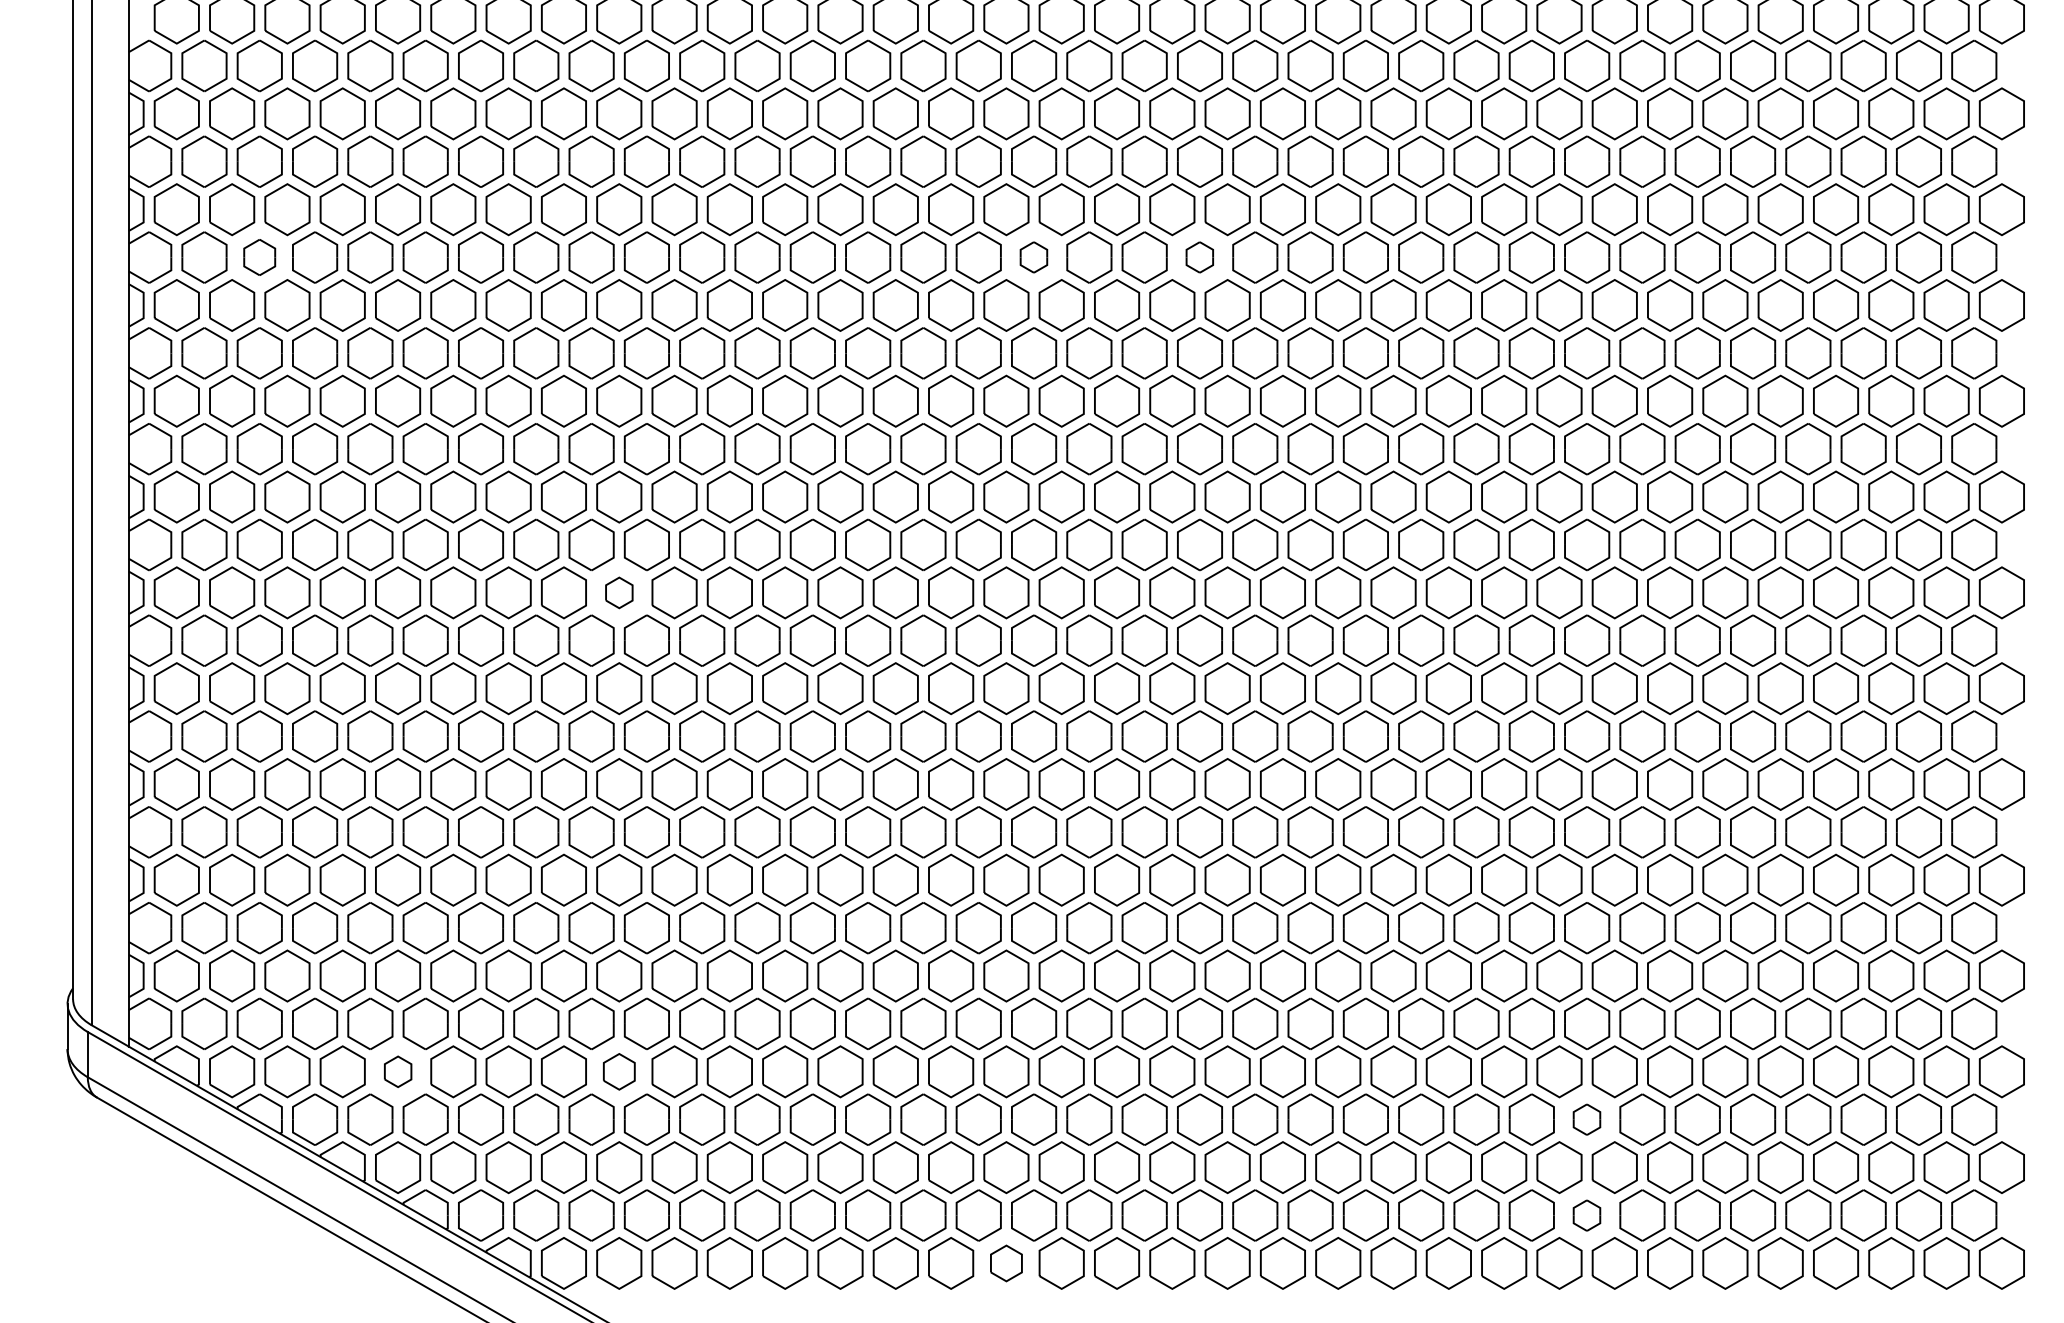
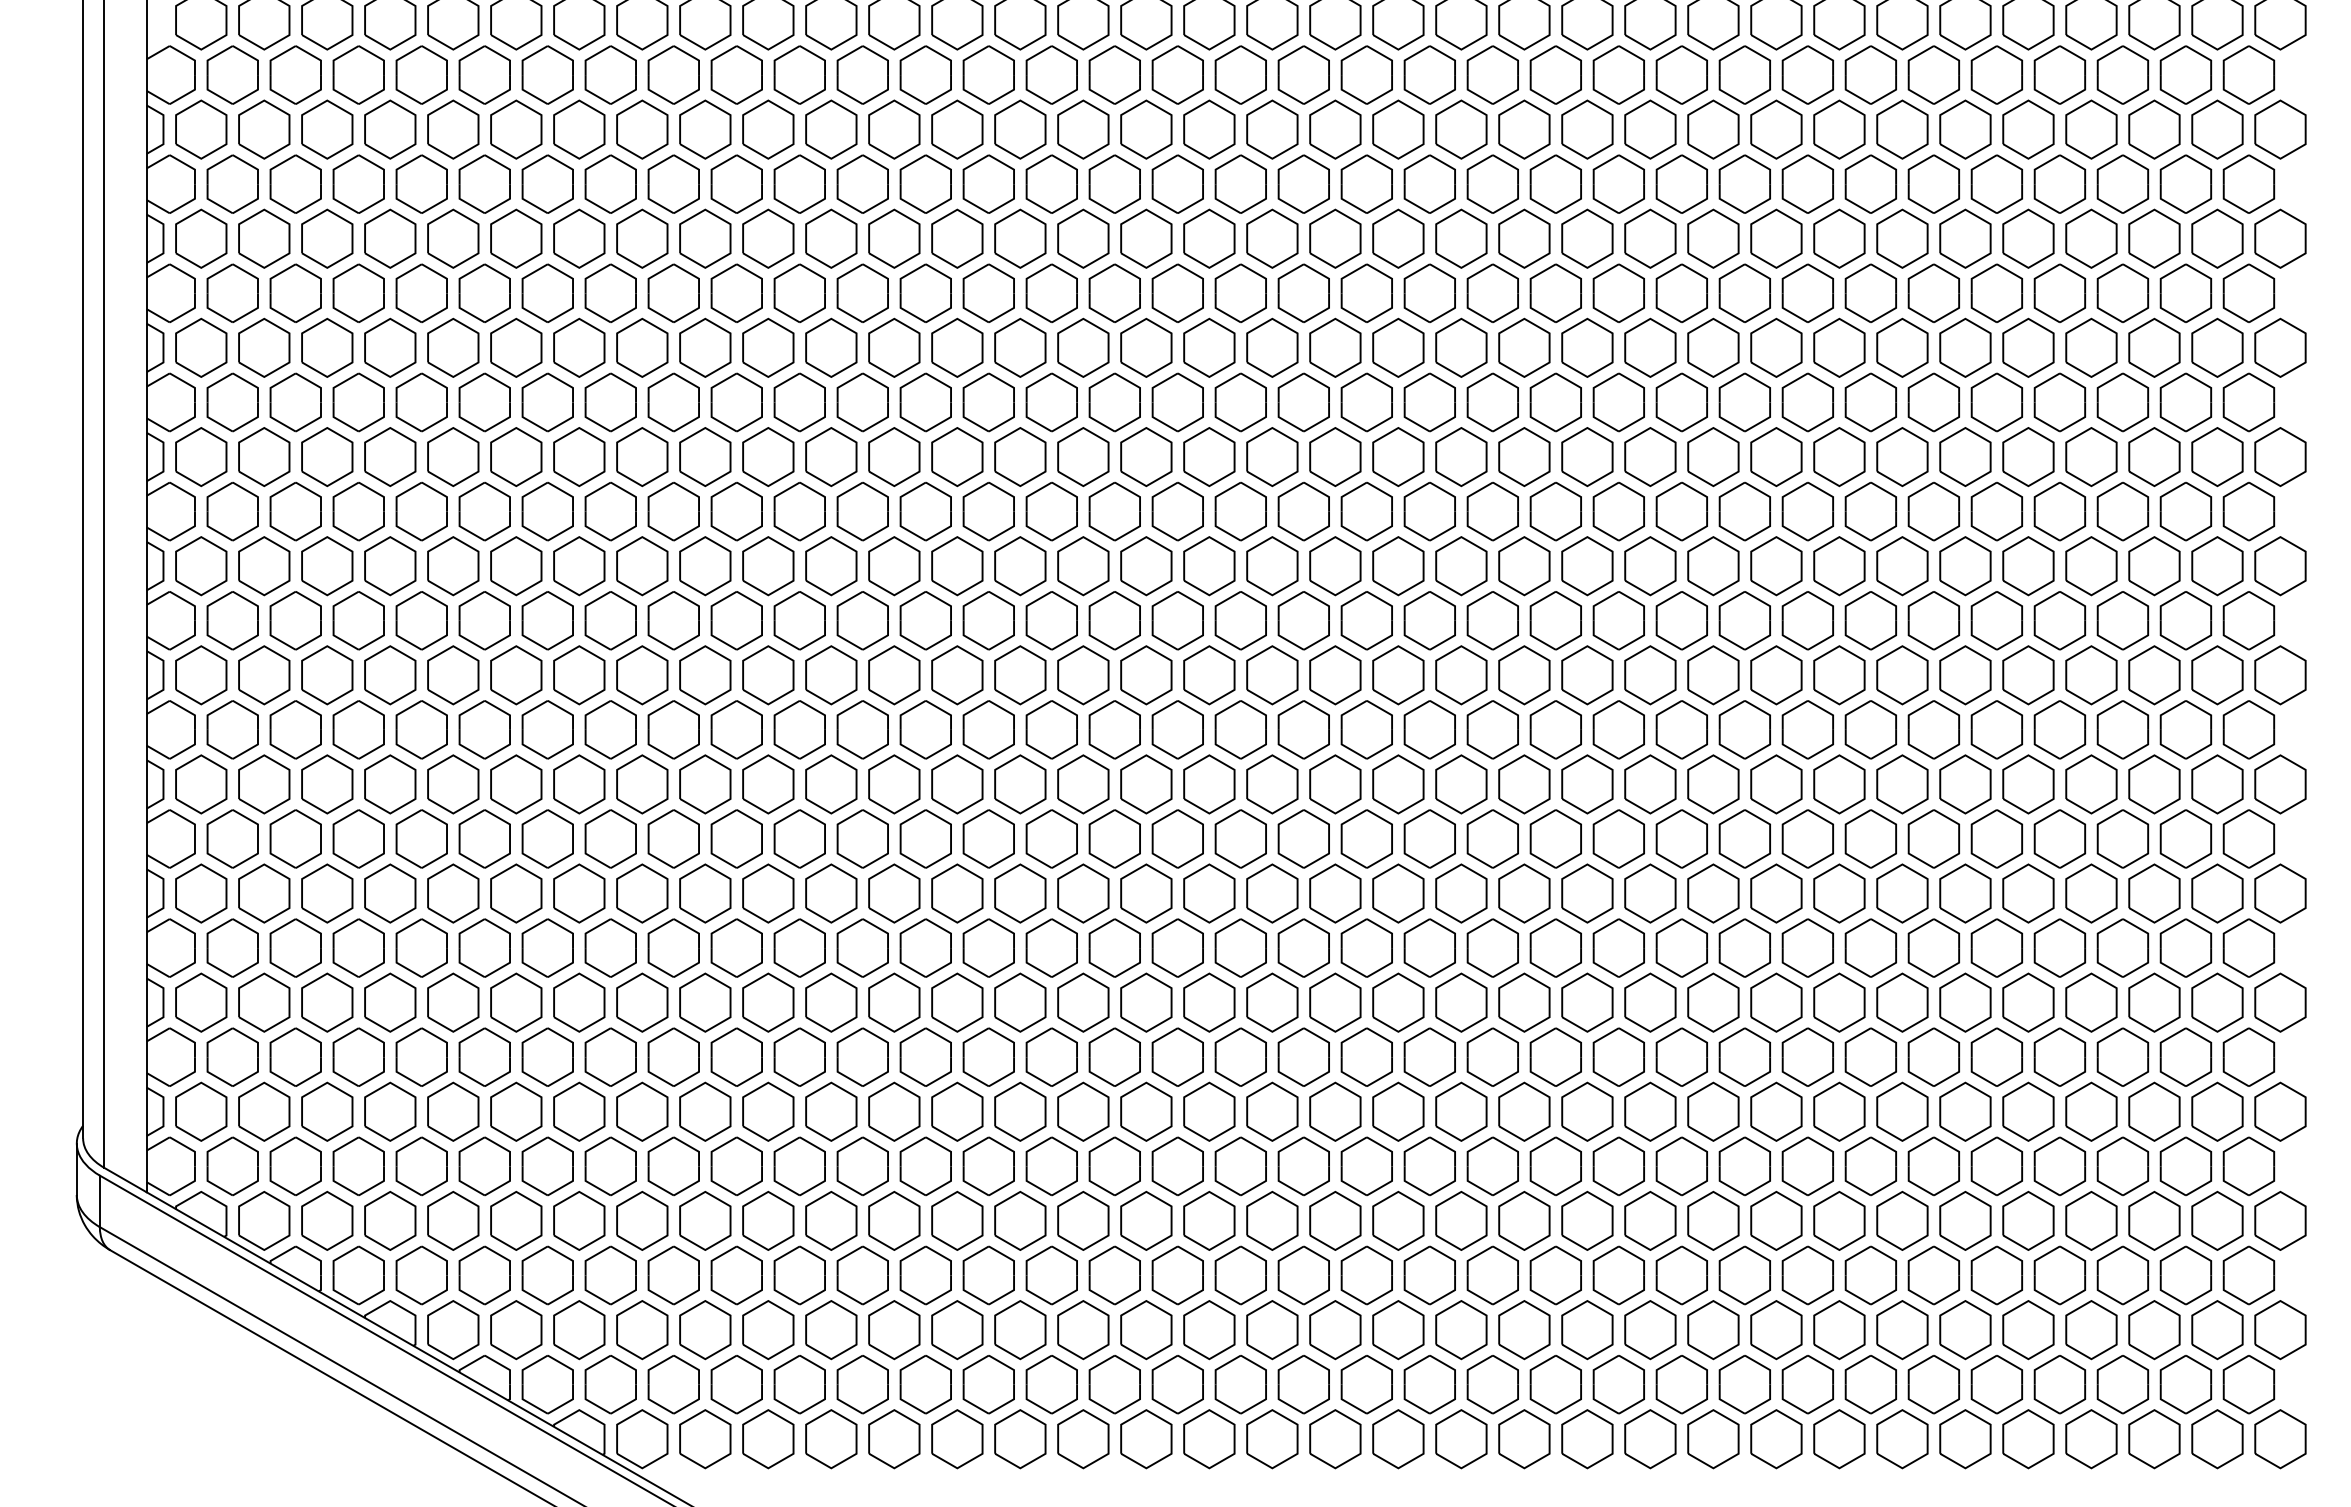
part: (259, 256) -> (295, 292), size x1.43
part: (1033, 256) -> (1177, 292), size x1.67
part: (1199, 256) -> (1366, 292), size x1.67
part: (619, 593) -> (705, 675), size x1.67
part: (398, 1071) -> (453, 1220), size x1.67
part: (619, 1071) -> (705, 1220), size x1.43
part: (1586, 1119) -> (1807, 1275), size x1.67
part: (1586, 1215) -> (1807, 1384), size x1.67
part: (1006, 1263) -> (1146, 1439), size x1.43

